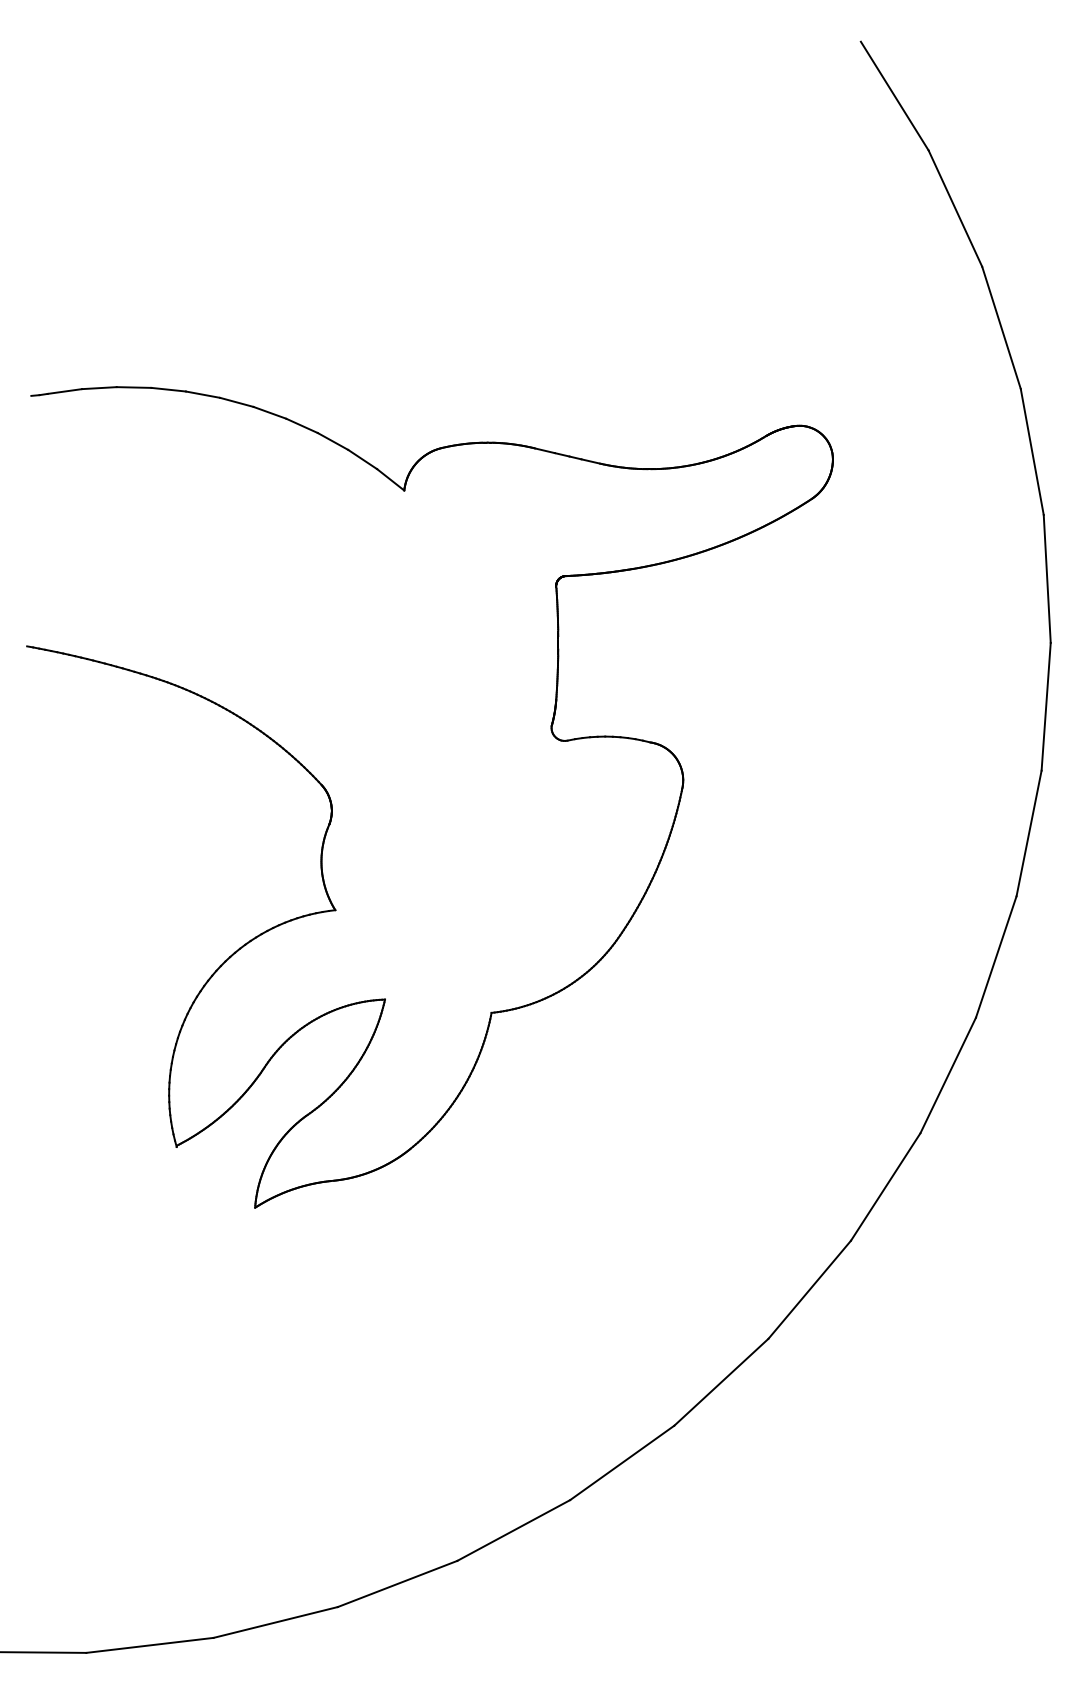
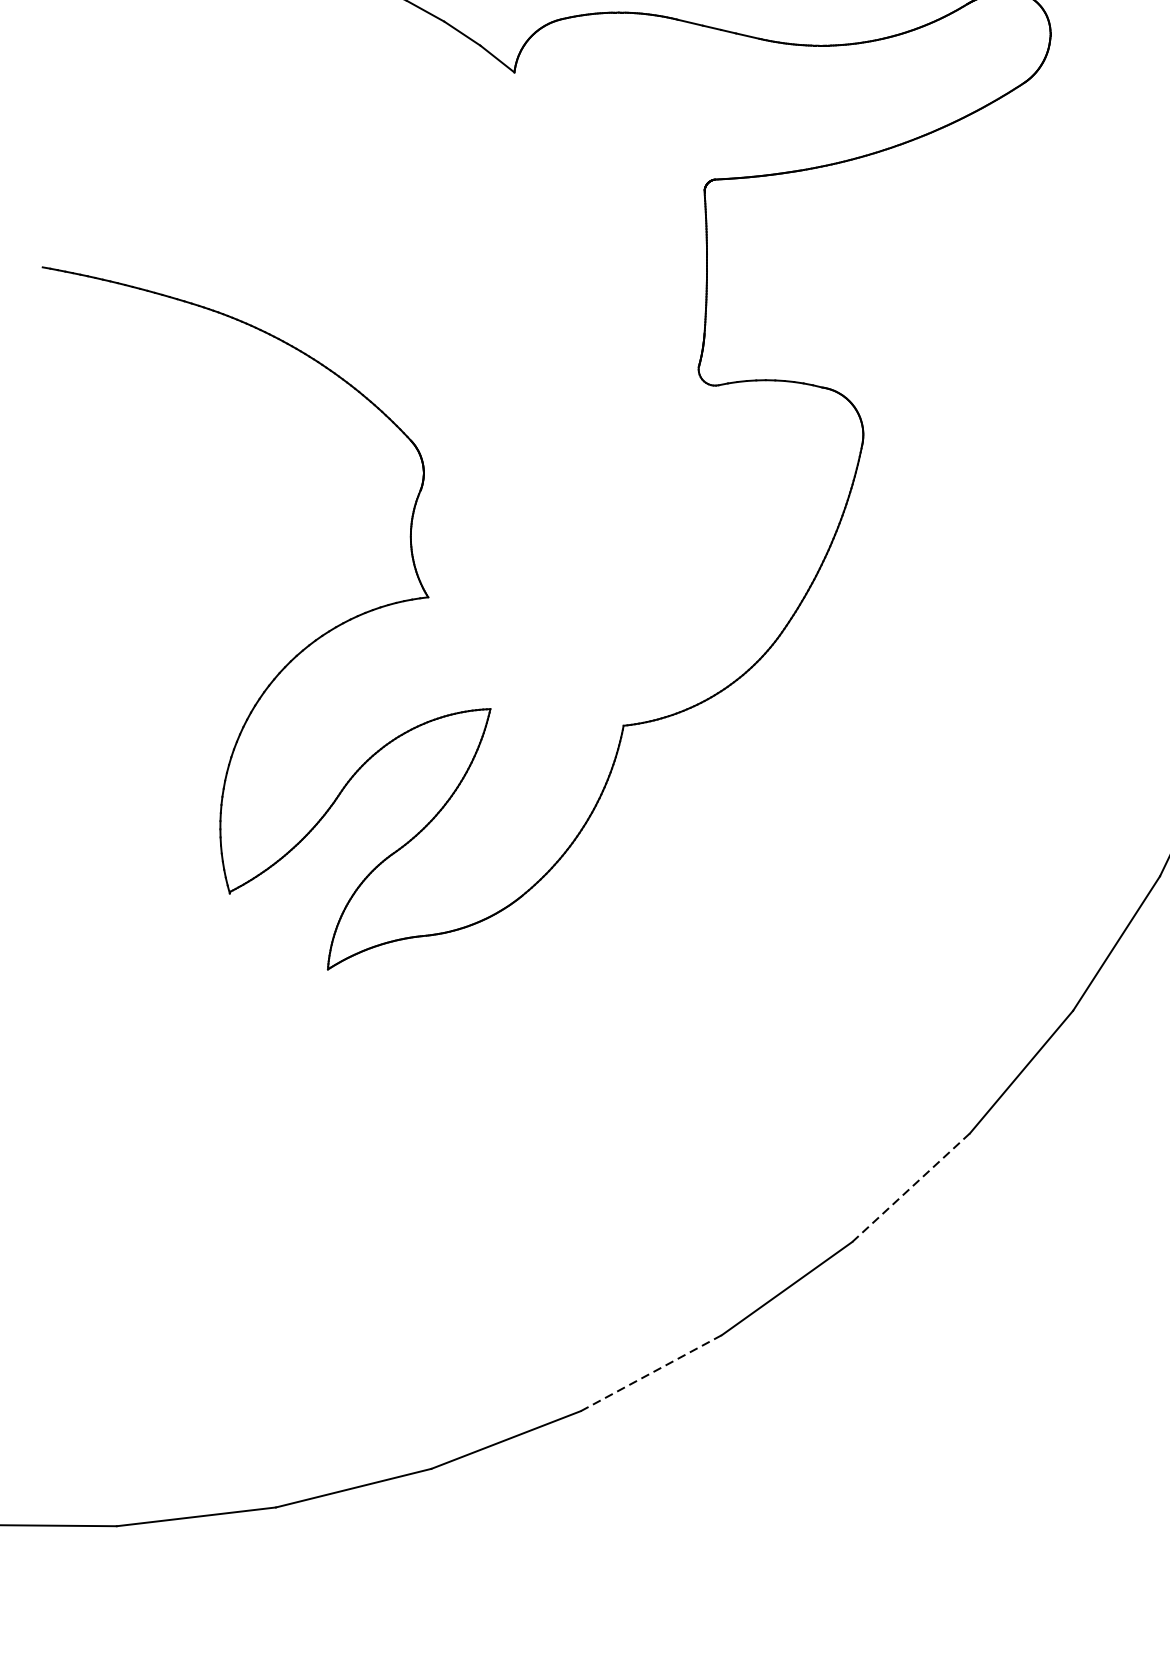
line: (721, 1381) -> (911, 1186), solid -> dashed
line: (514, 1530) -> (652, 1373), solid -> dashed

